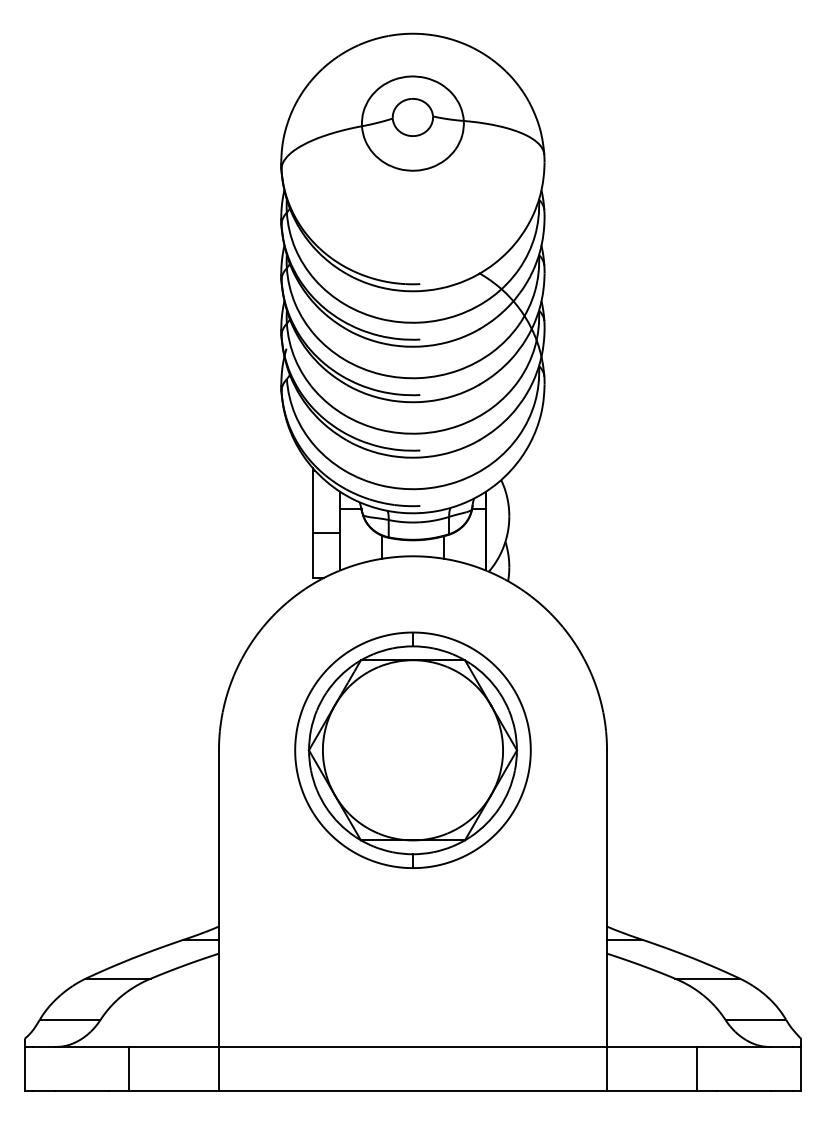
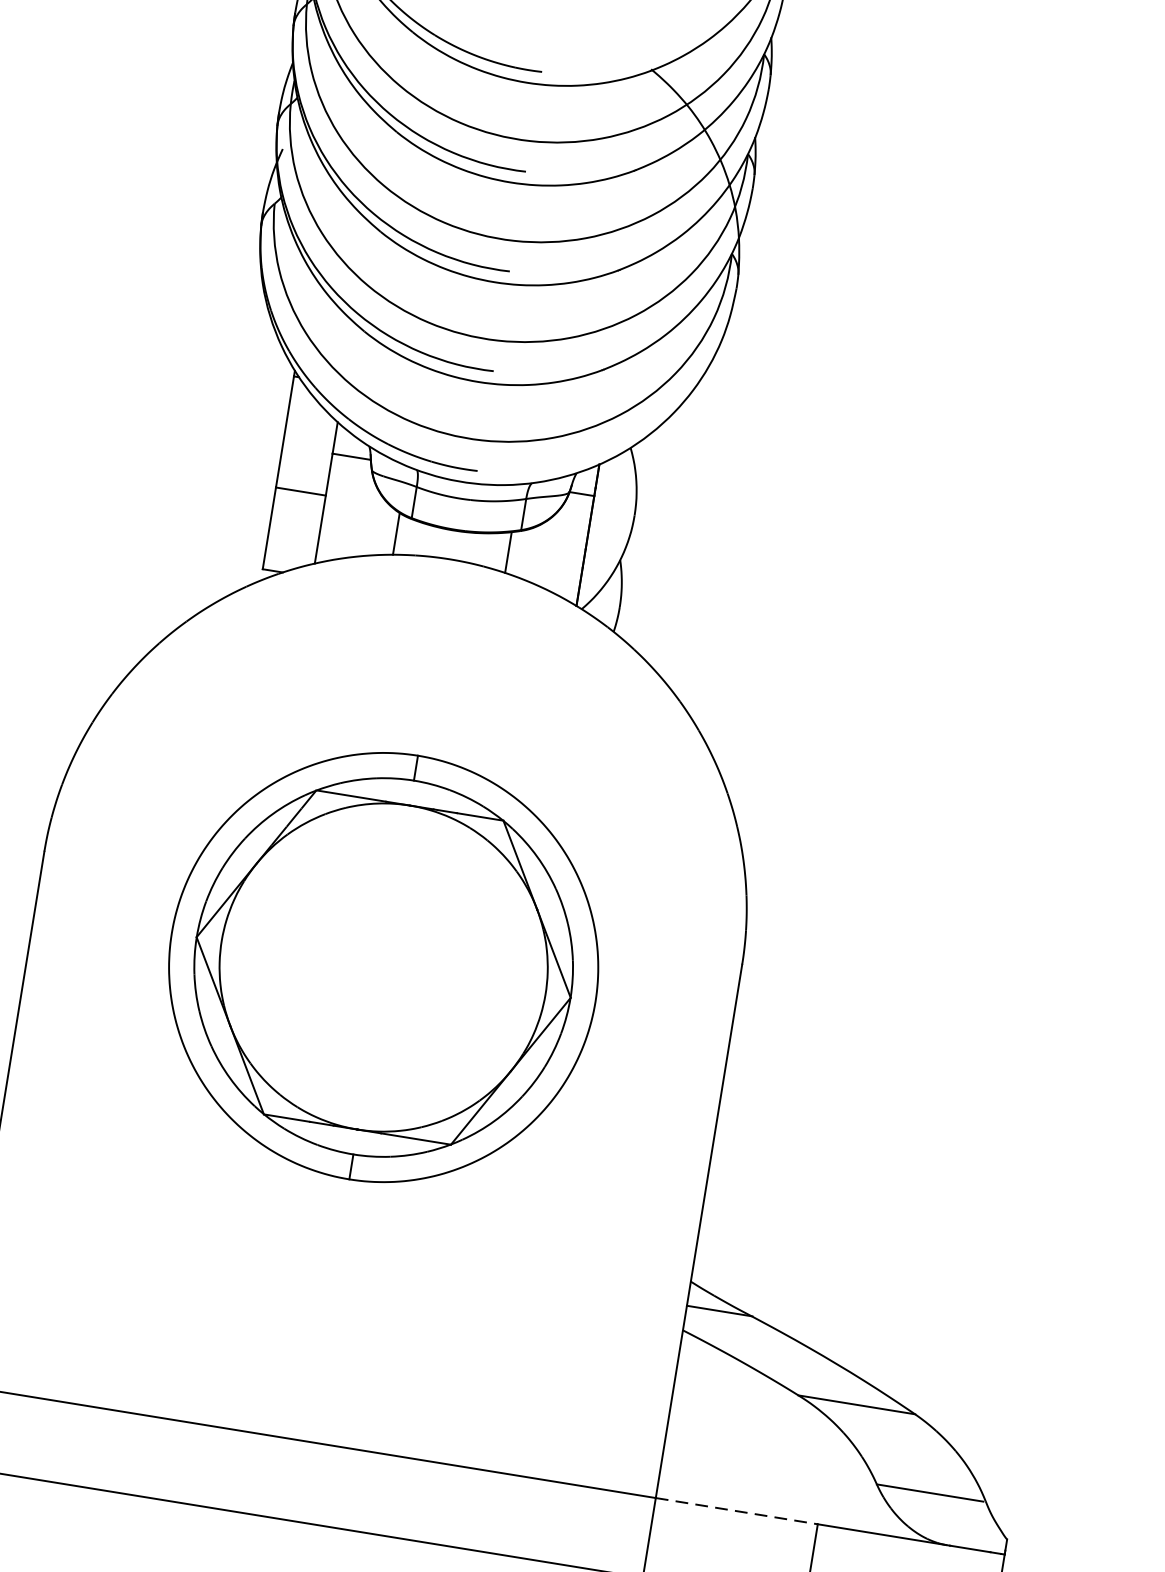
part: (412, 749) -> (383, 965), moved
line: (652, 1046) -> (737, 1510), solid -> dashed

